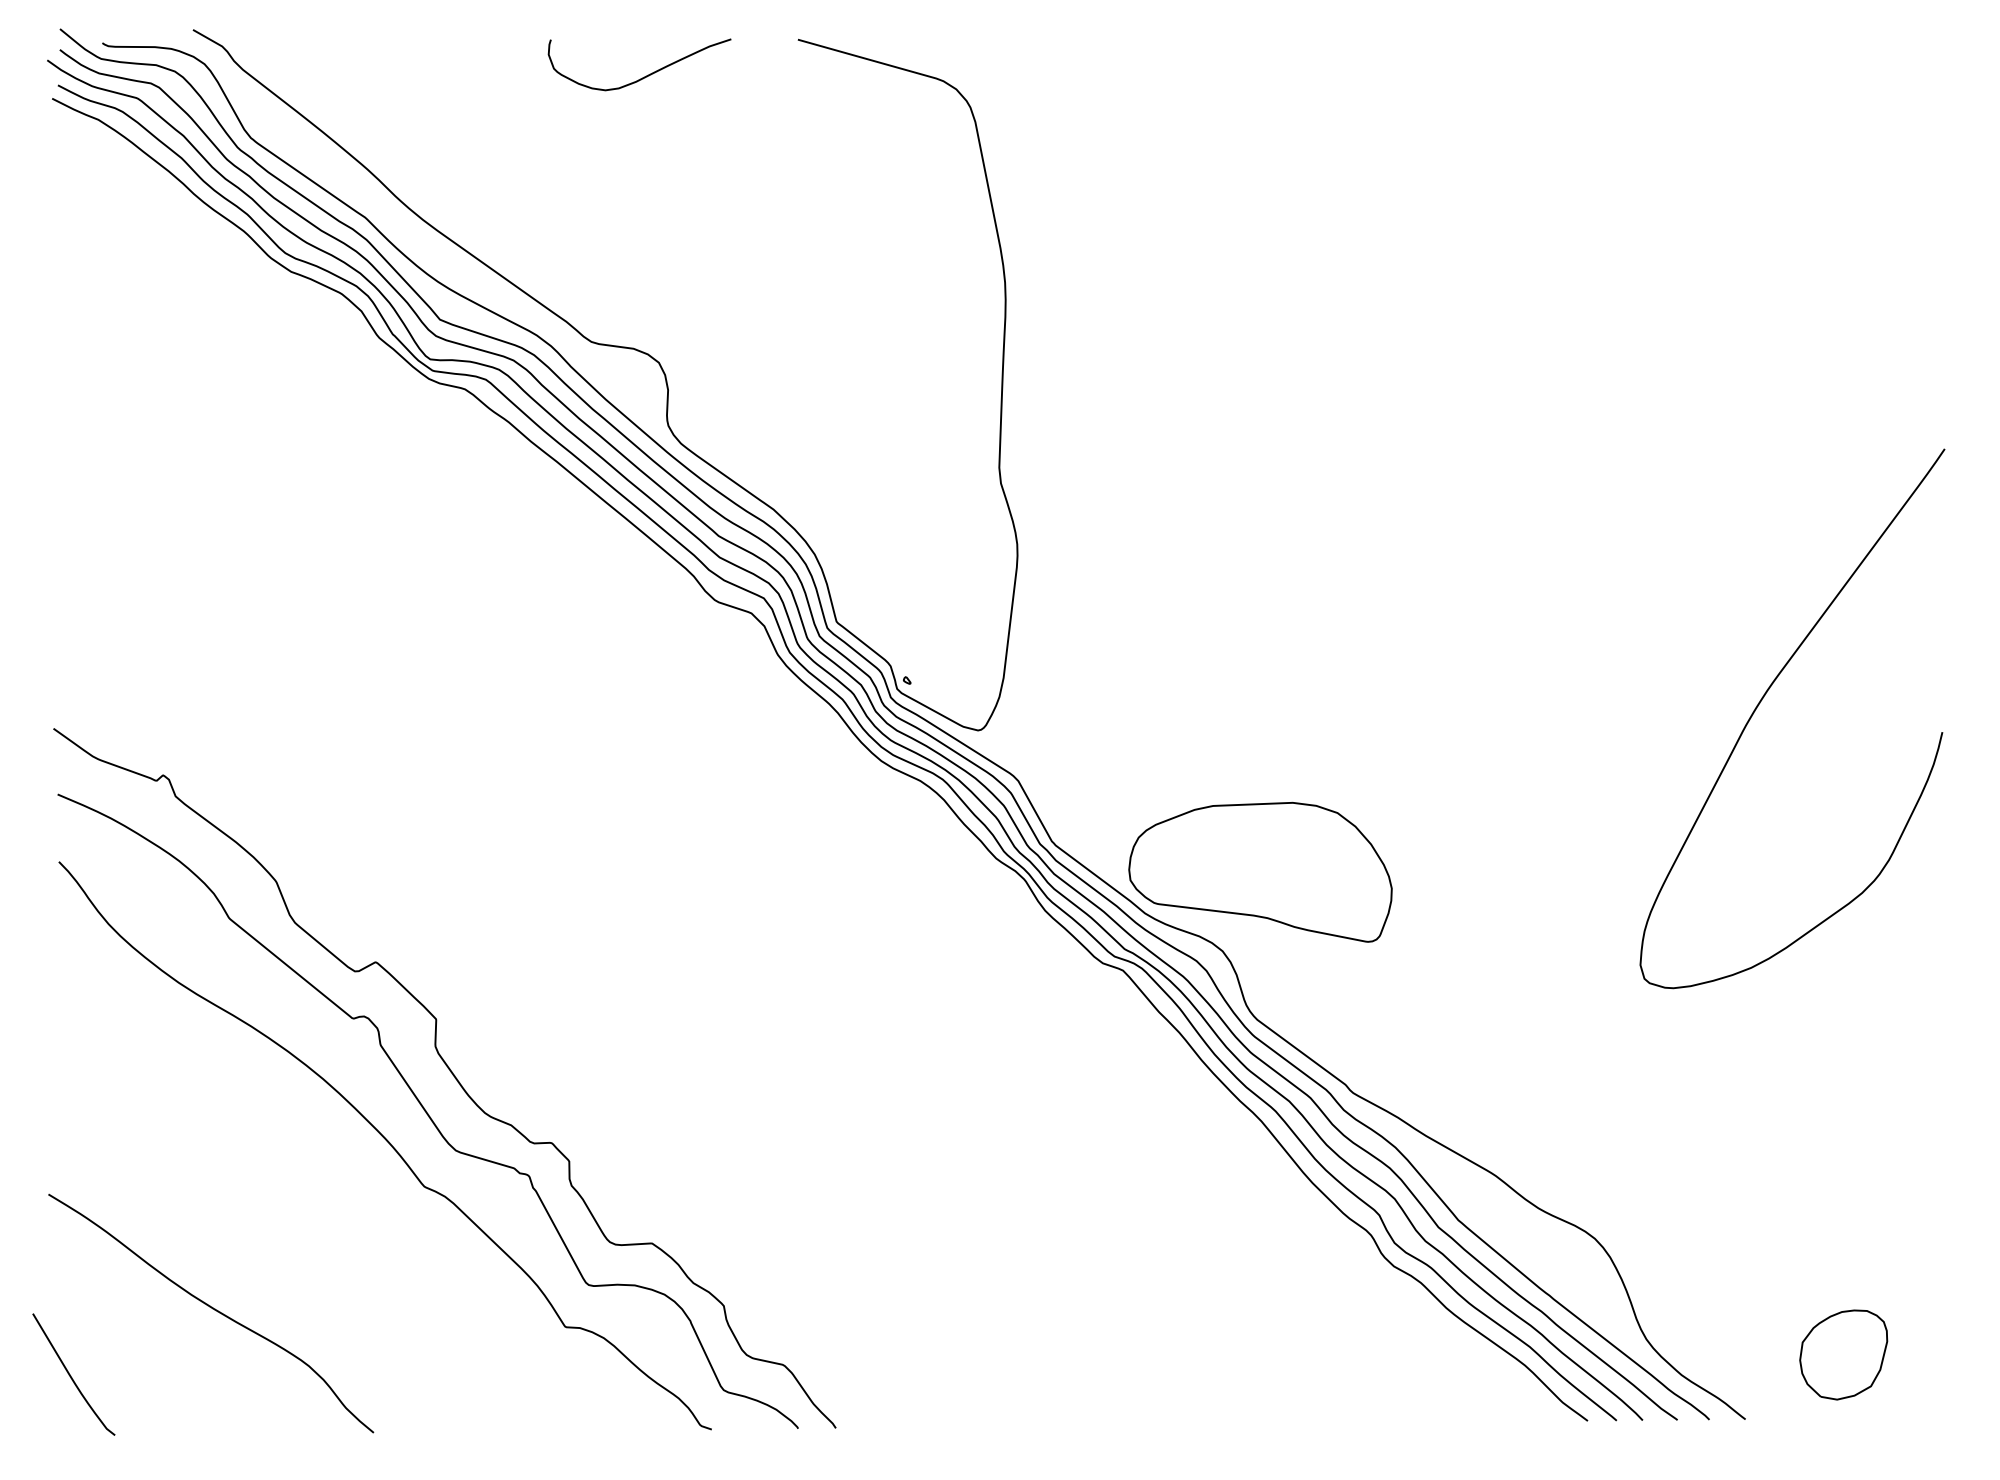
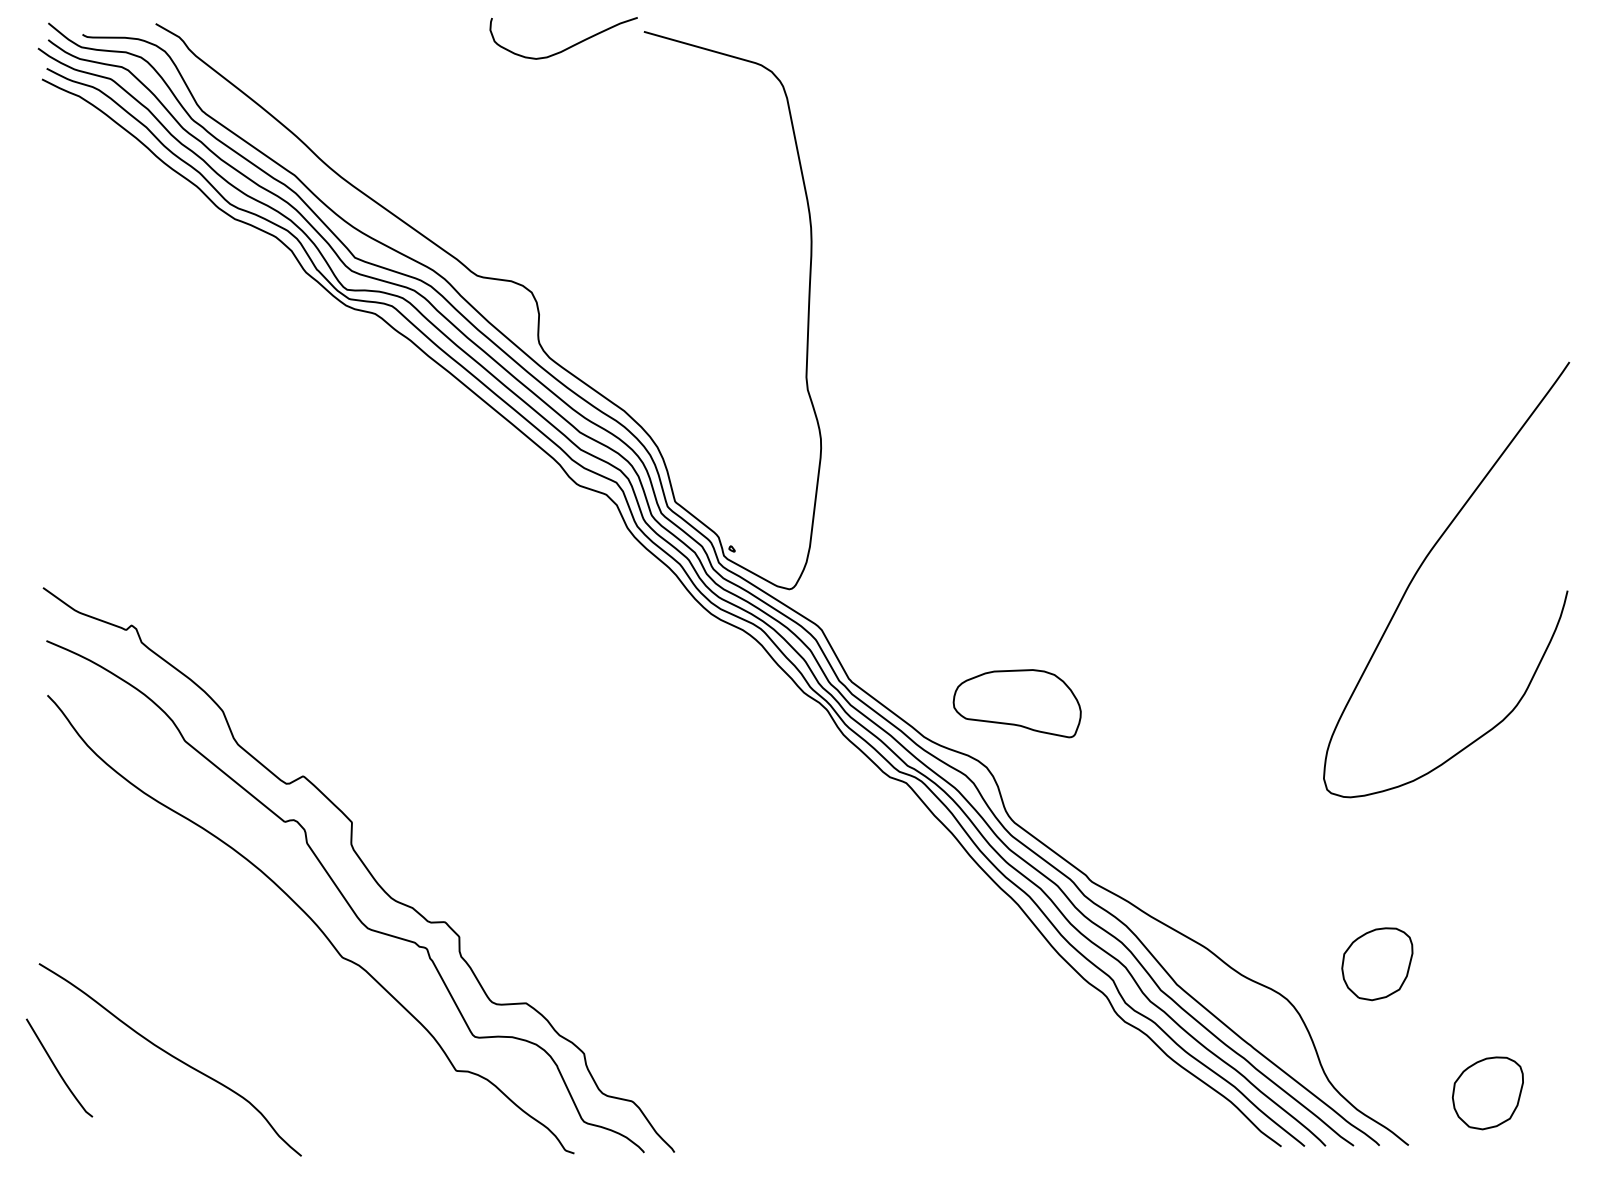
curve: (644, 76) -> (567, 47), moved
part: (1260, 871) -> (1017, 703), size x0.6
part: (1706, 1194) -> (1377, 963), added
curve: (71, 1375) -> (57, 1068), moved

